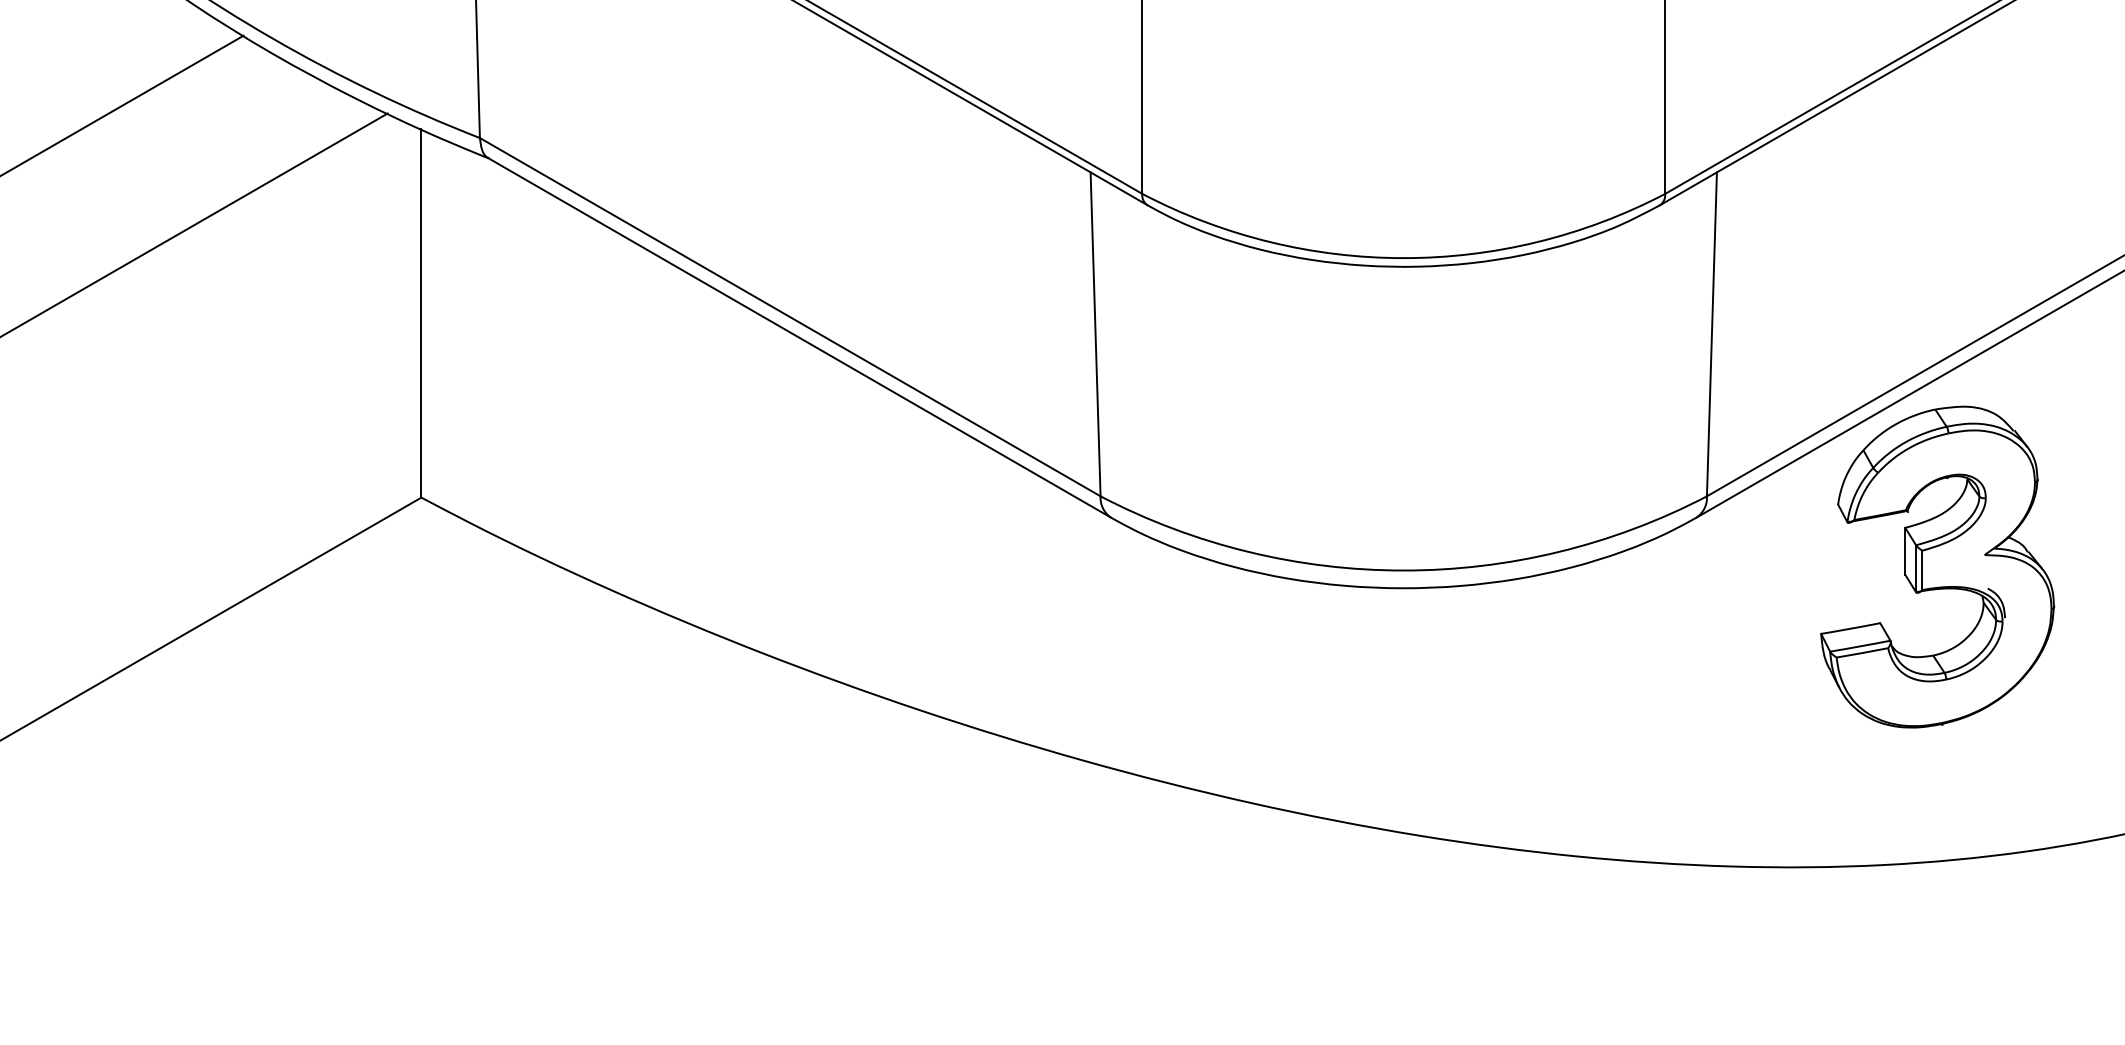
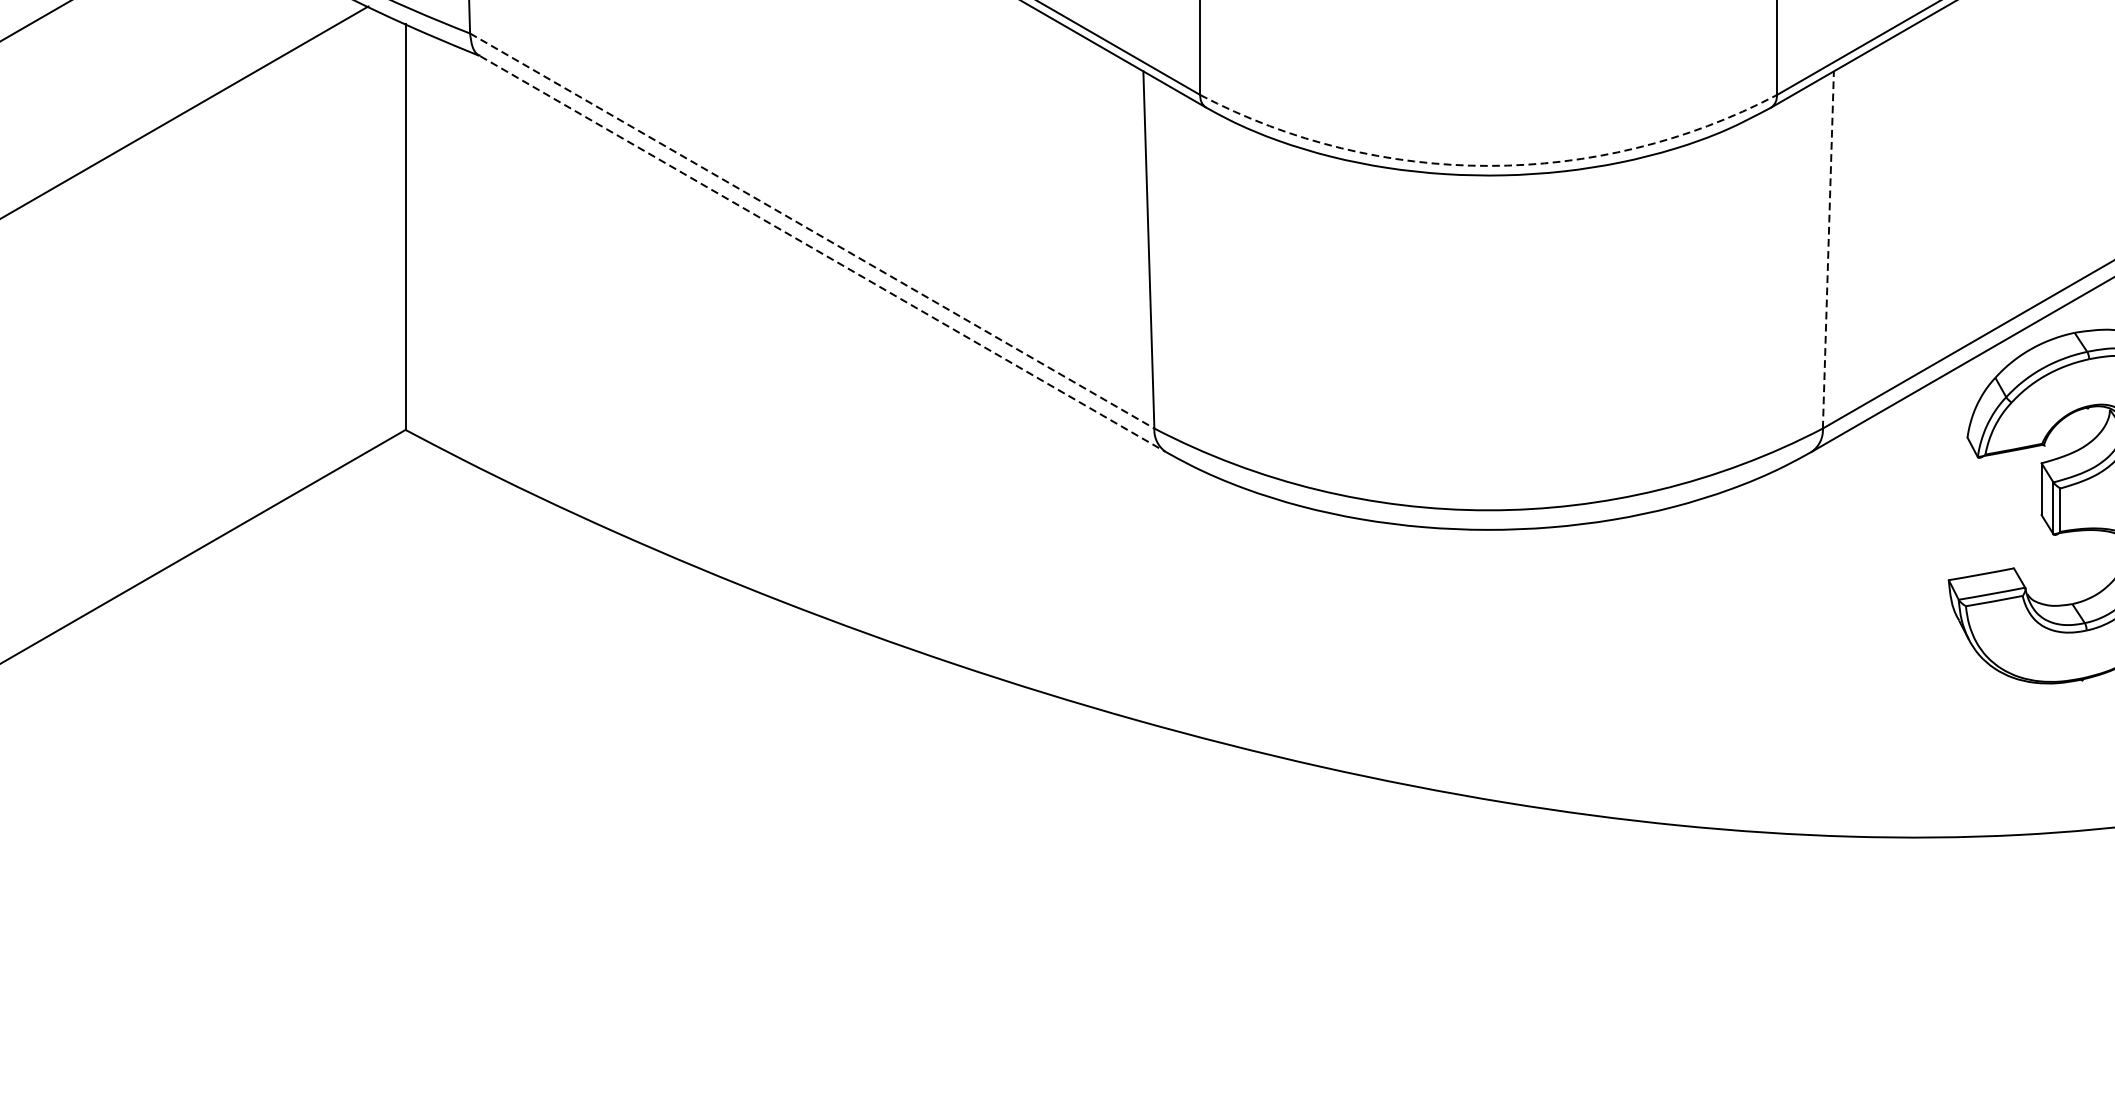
arc: (1403, 258) -> (1488, 166), solid -> dashed
line: (790, 317) -> (812, 231), solid -> dashed
line: (1711, 333) -> (1827, 249), solid -> dashed
line: (799, 338) -> (822, 254), solid -> dashed

